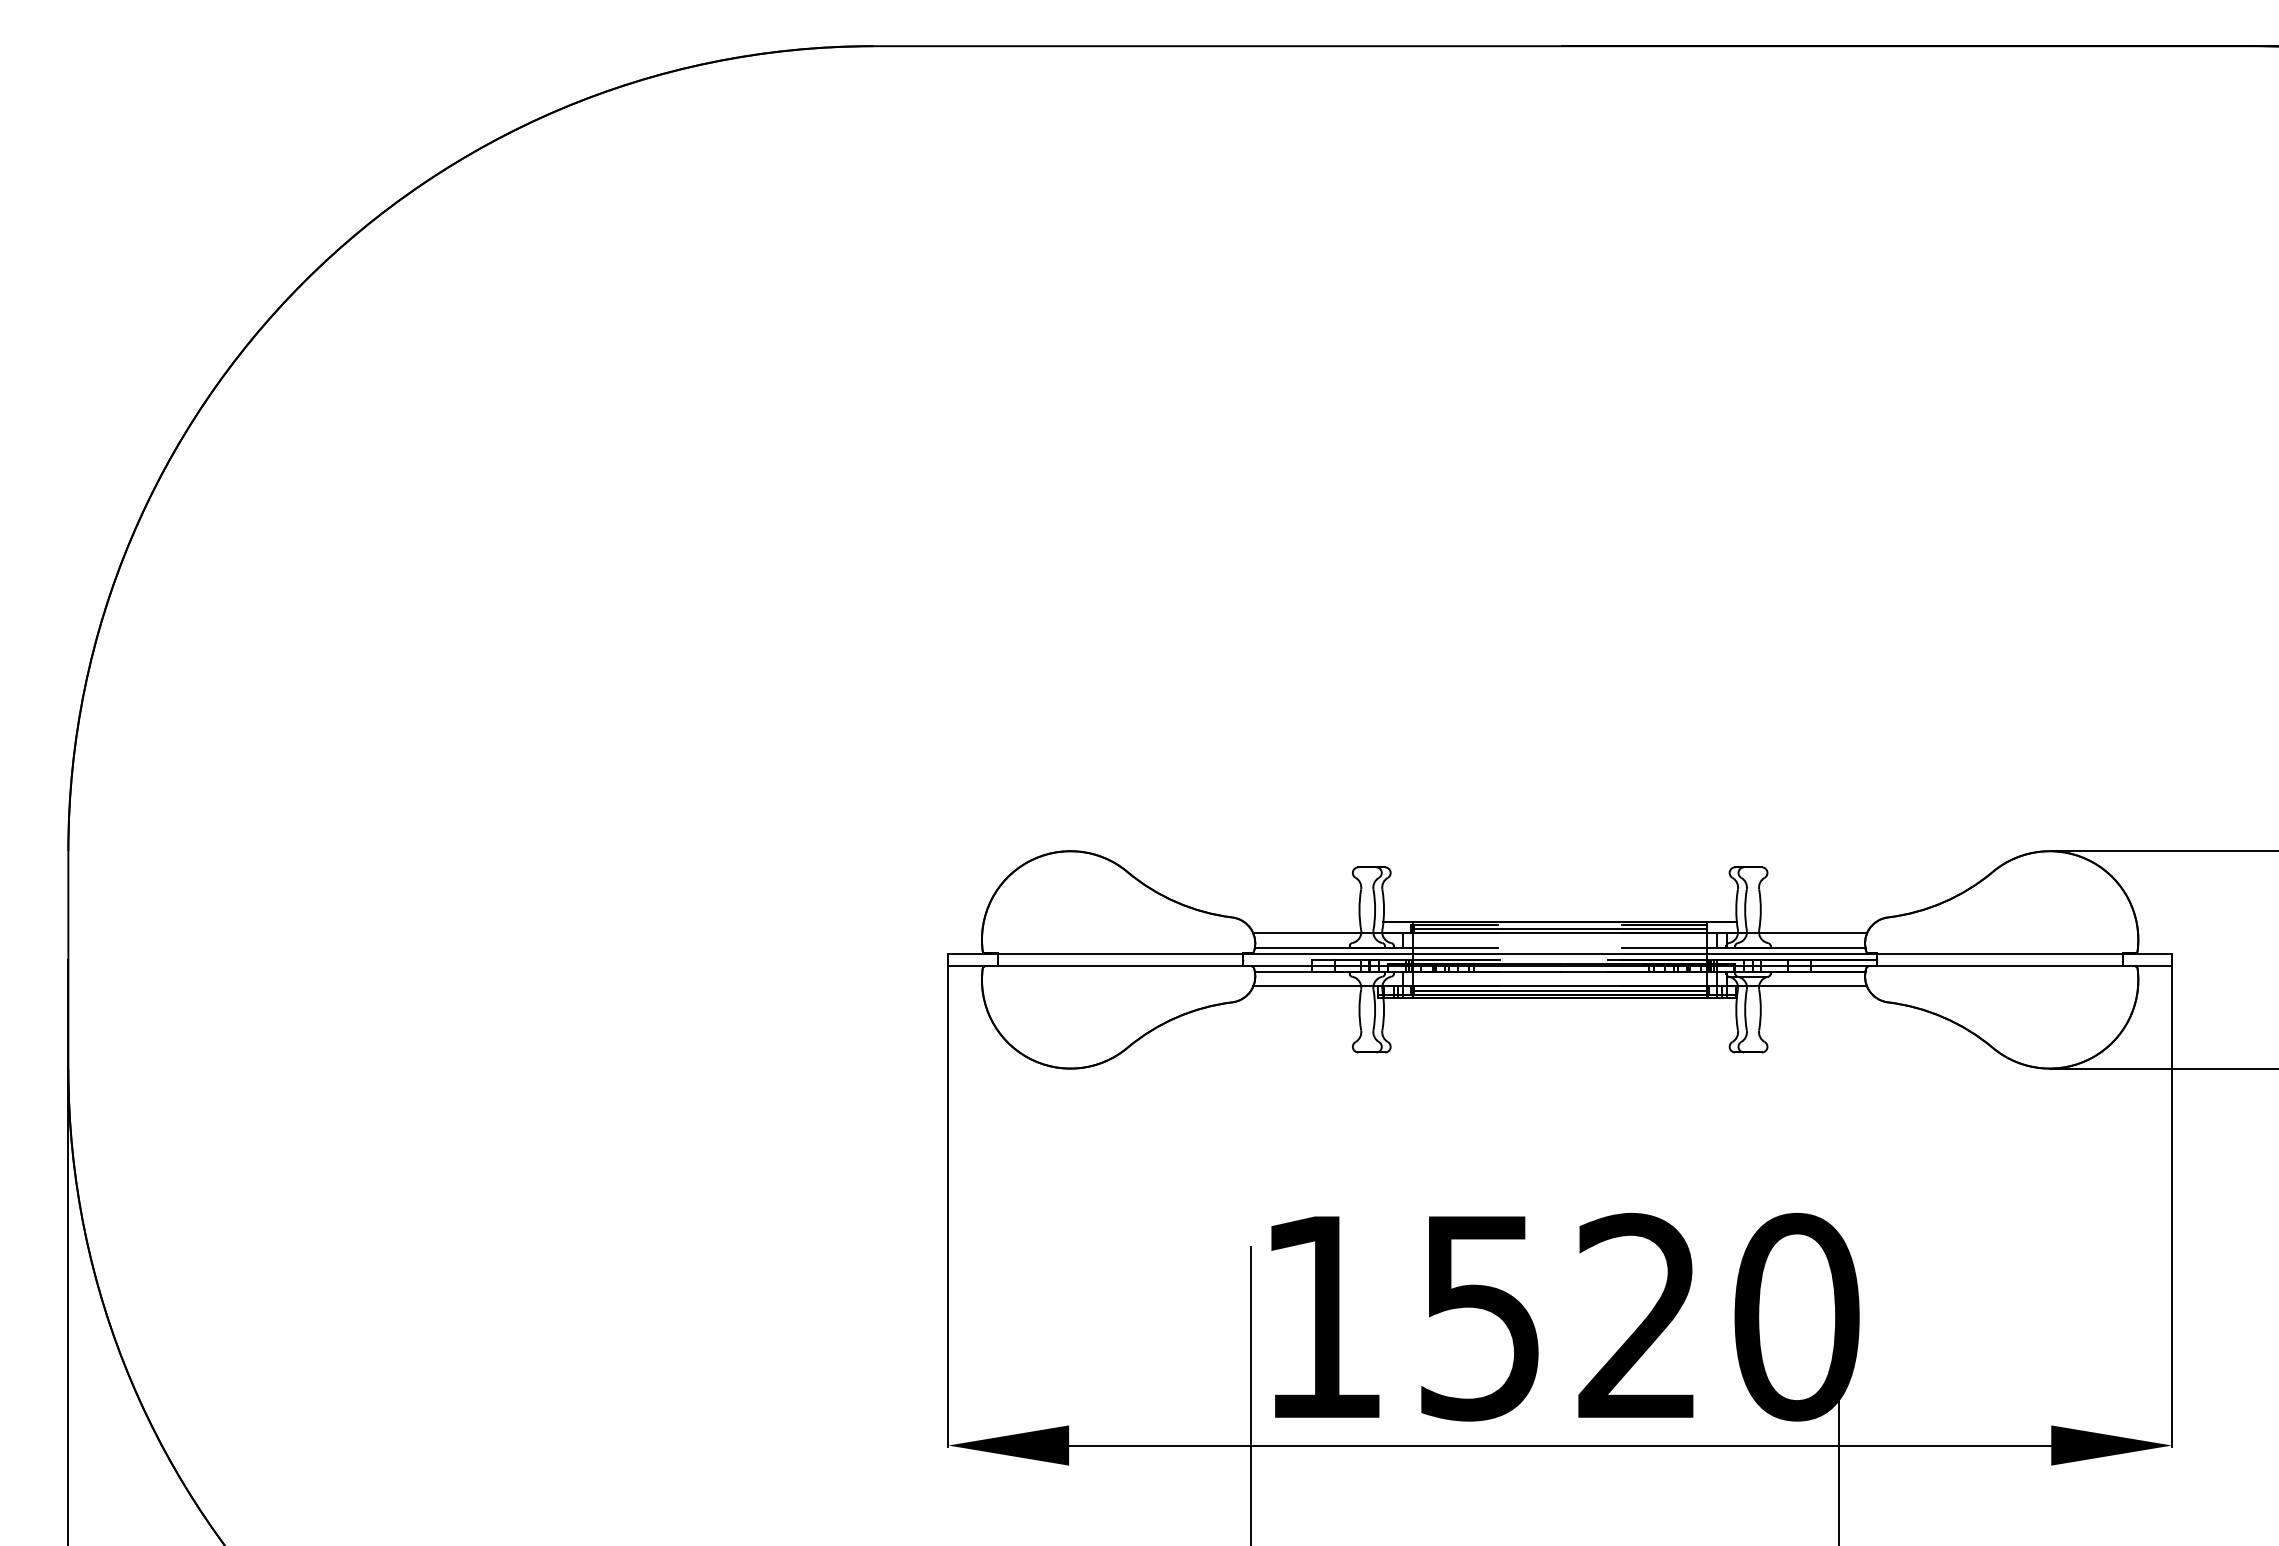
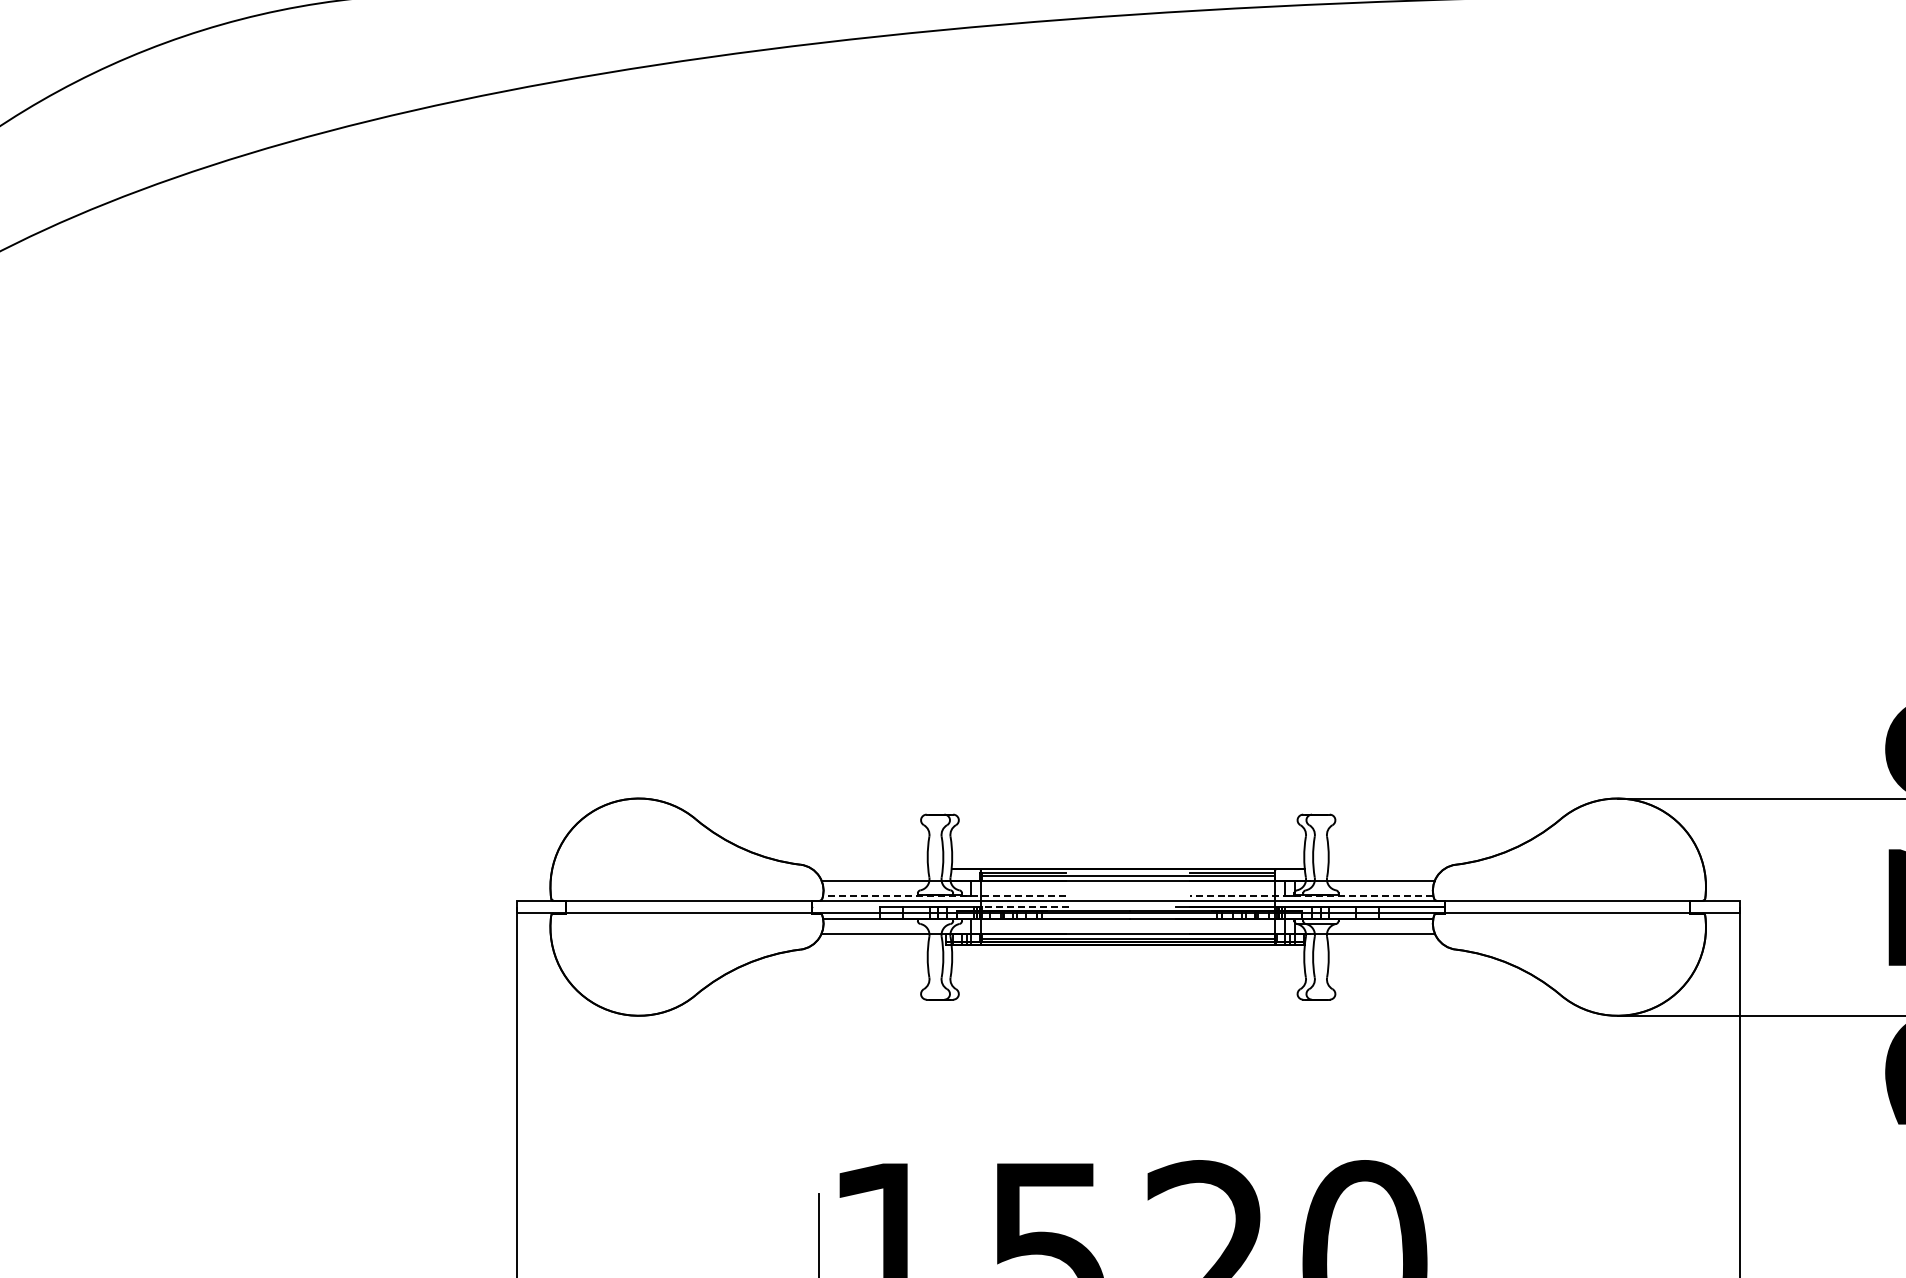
line: (1376, 948) -> (944, 895), solid -> dashed
line: (1743, 948) -> (1311, 895), solid -> dashed
line: (1456, 959) -> (1024, 906), solid -> dashed

